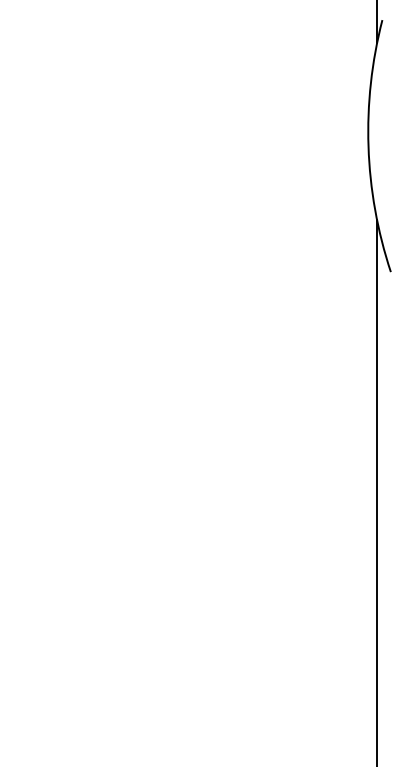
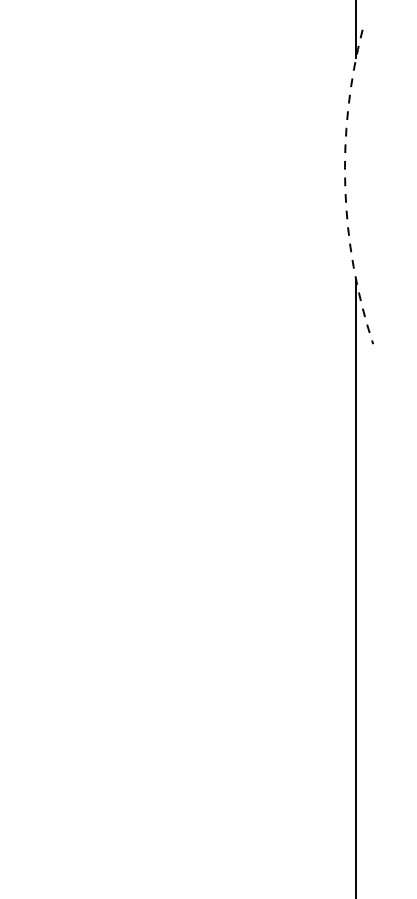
arc: (368, 146) -> (345, 187), solid -> dashed

